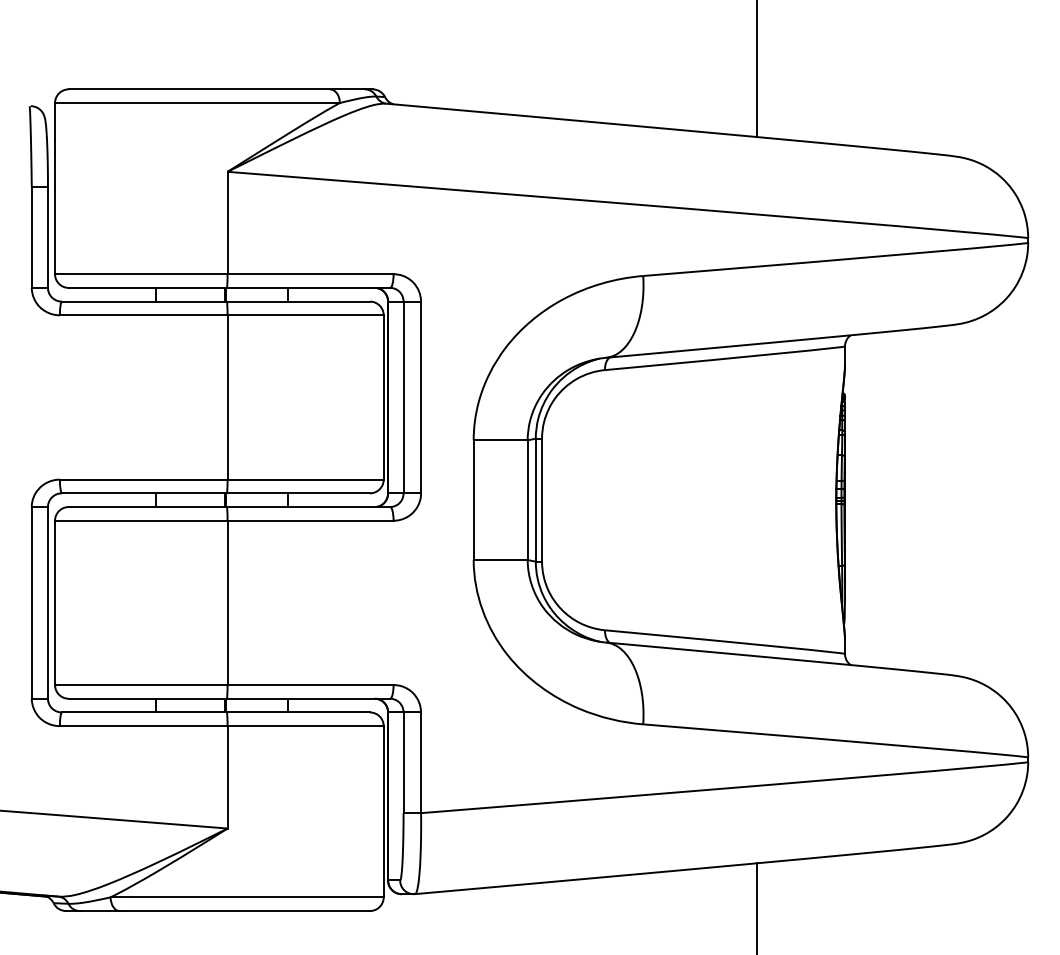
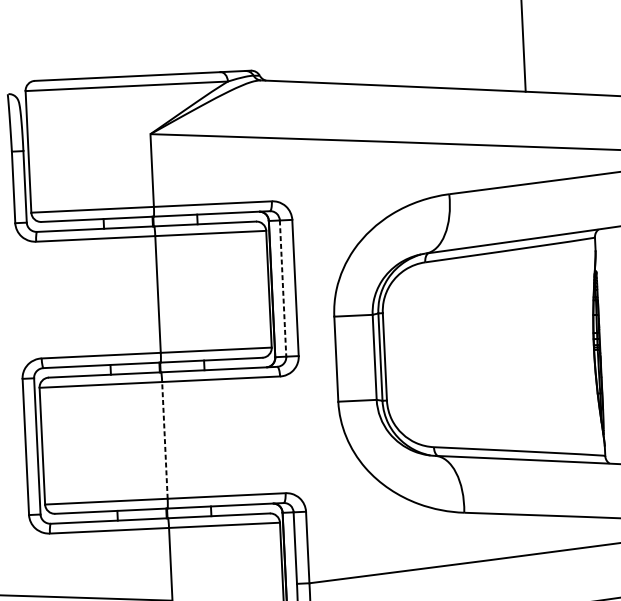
line: (403, 397) -> (283, 288), solid -> dashed
line: (227, 602) -> (164, 440), solid -> dashed

